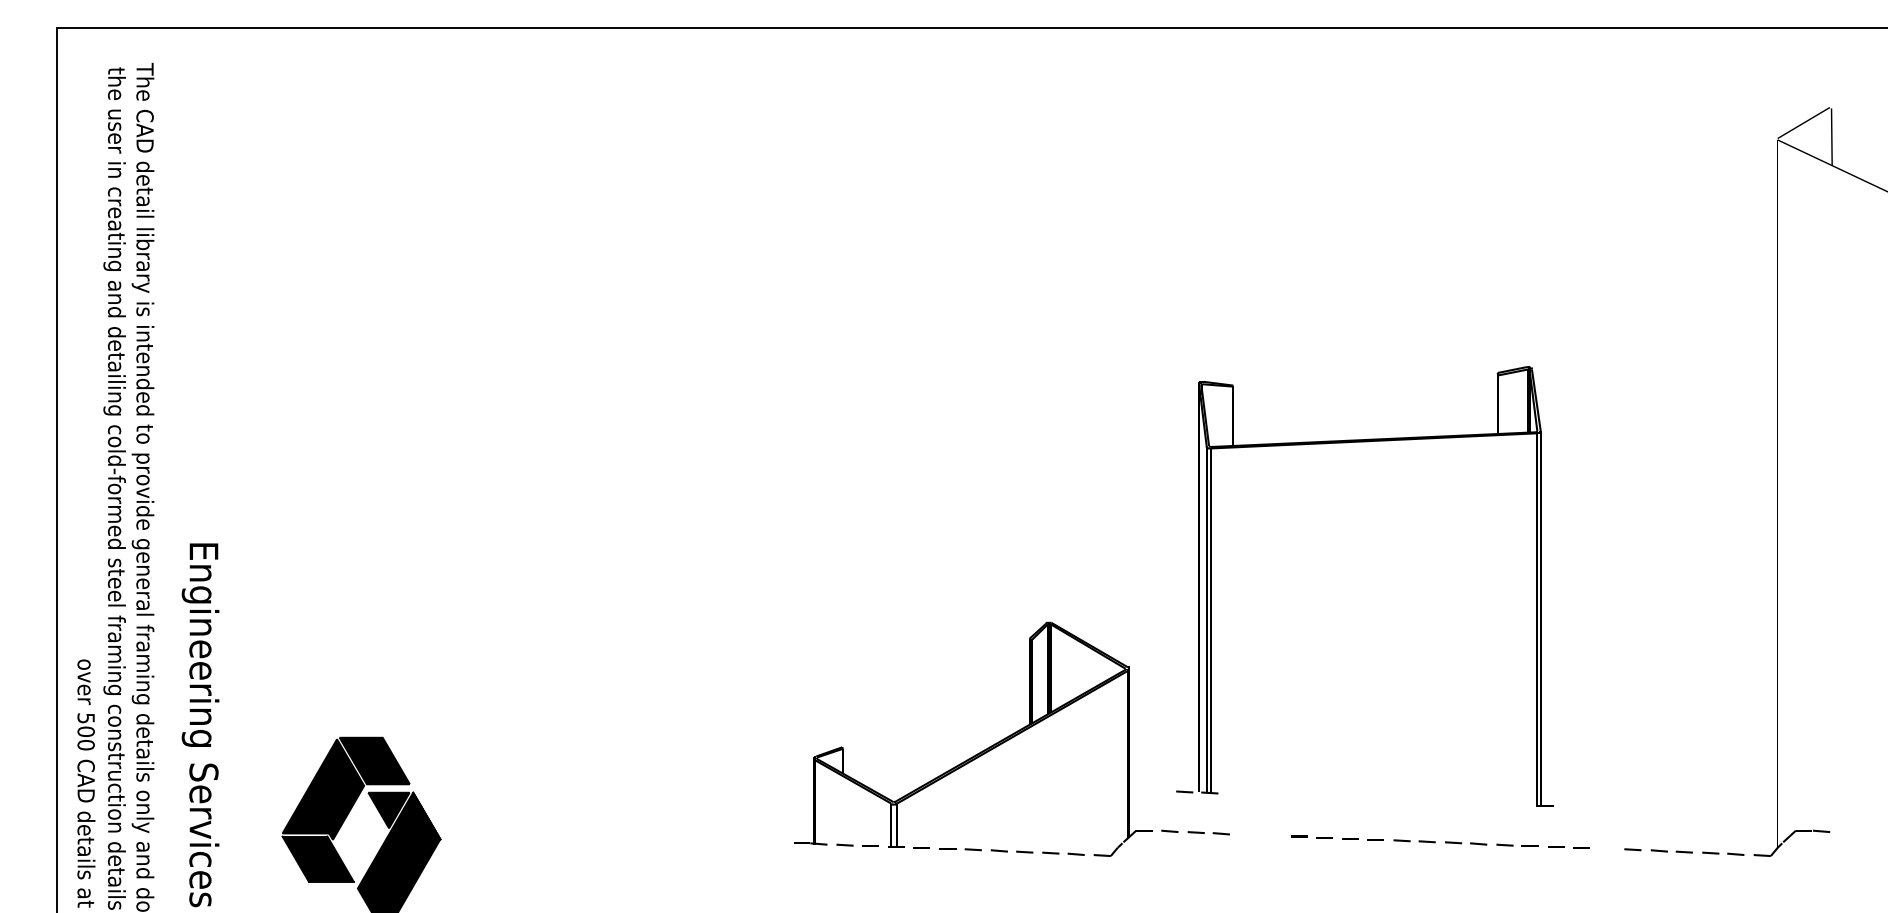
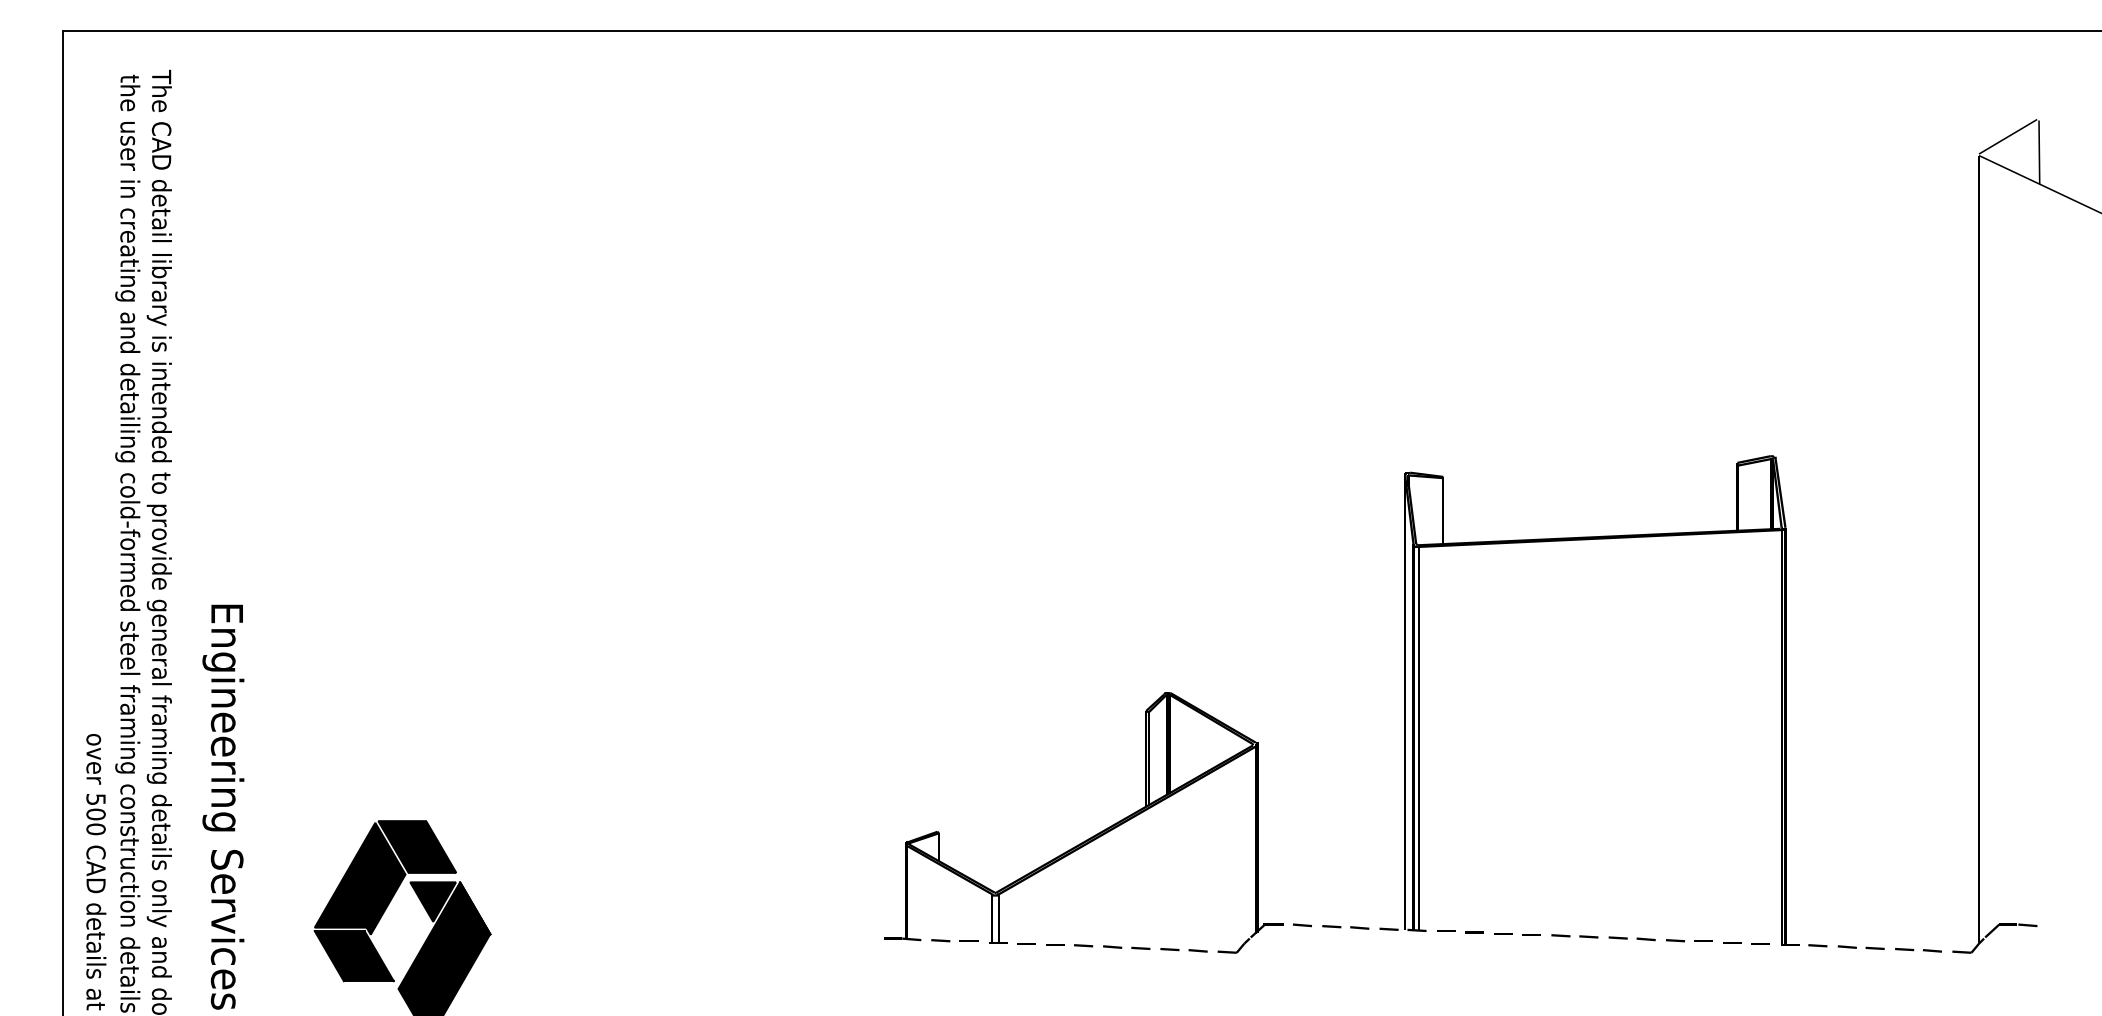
part: (1364, 442) -> (1589, 540), moved

